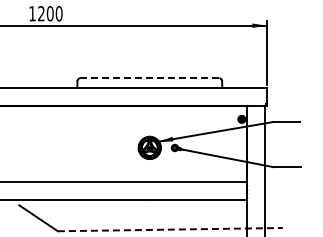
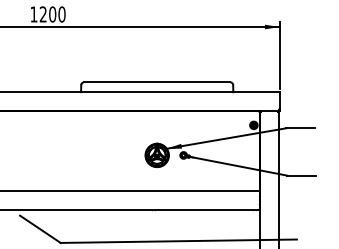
line: (149, 78) -> (156, 82), dashed -> solid
line: (170, 229) -> (178, 241), dashed -> solid

